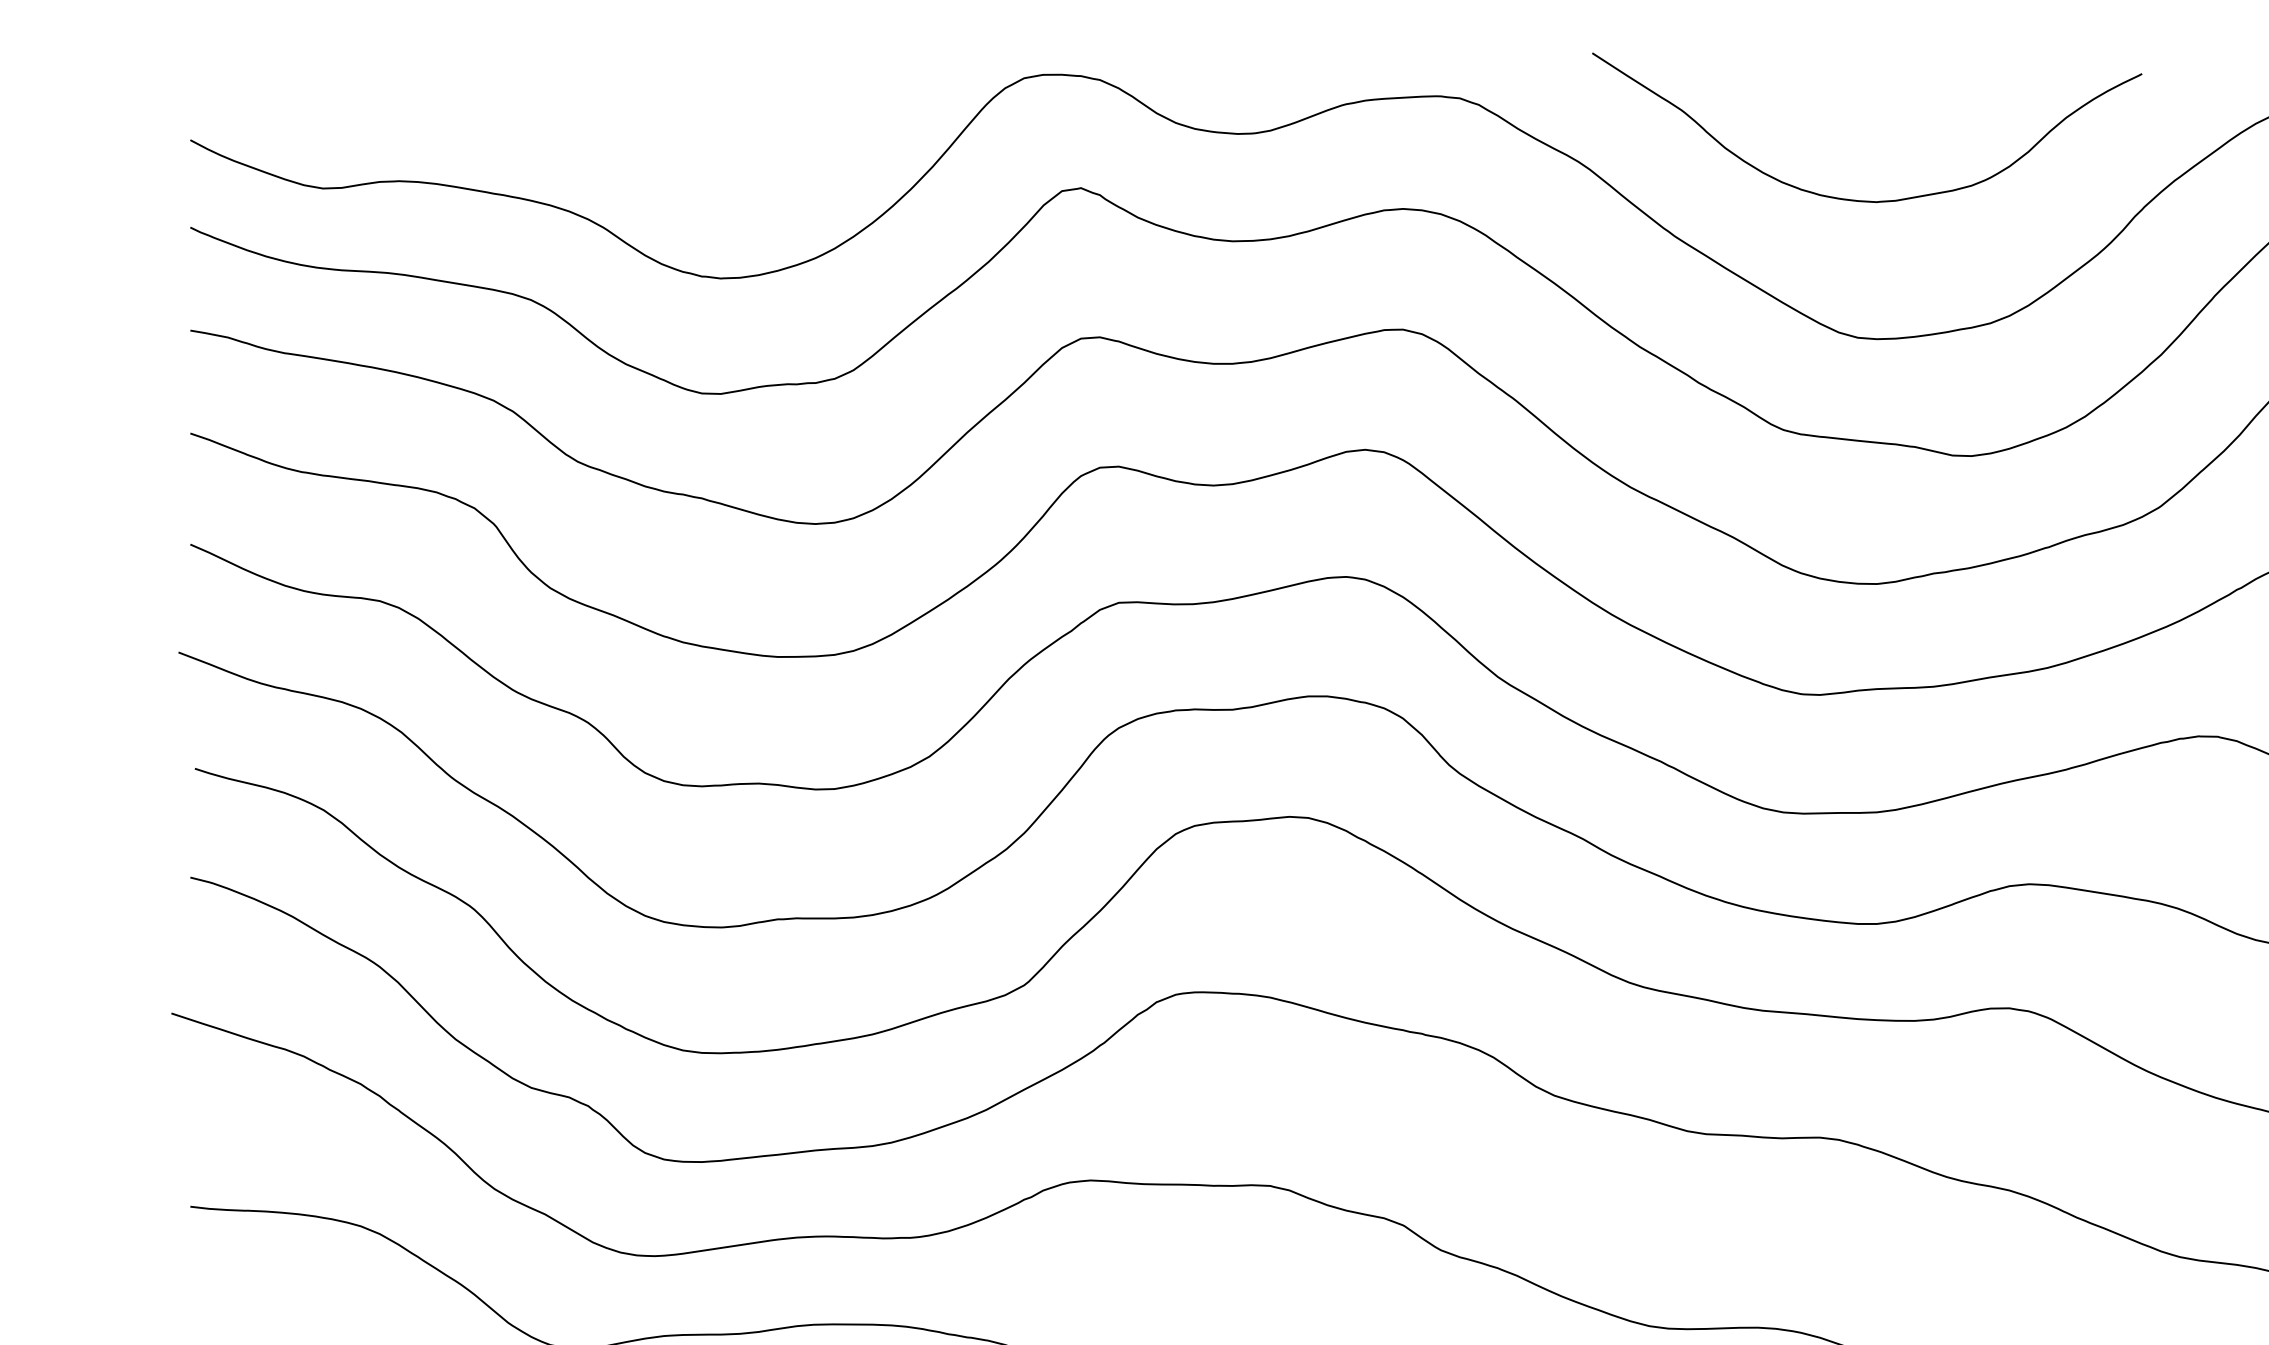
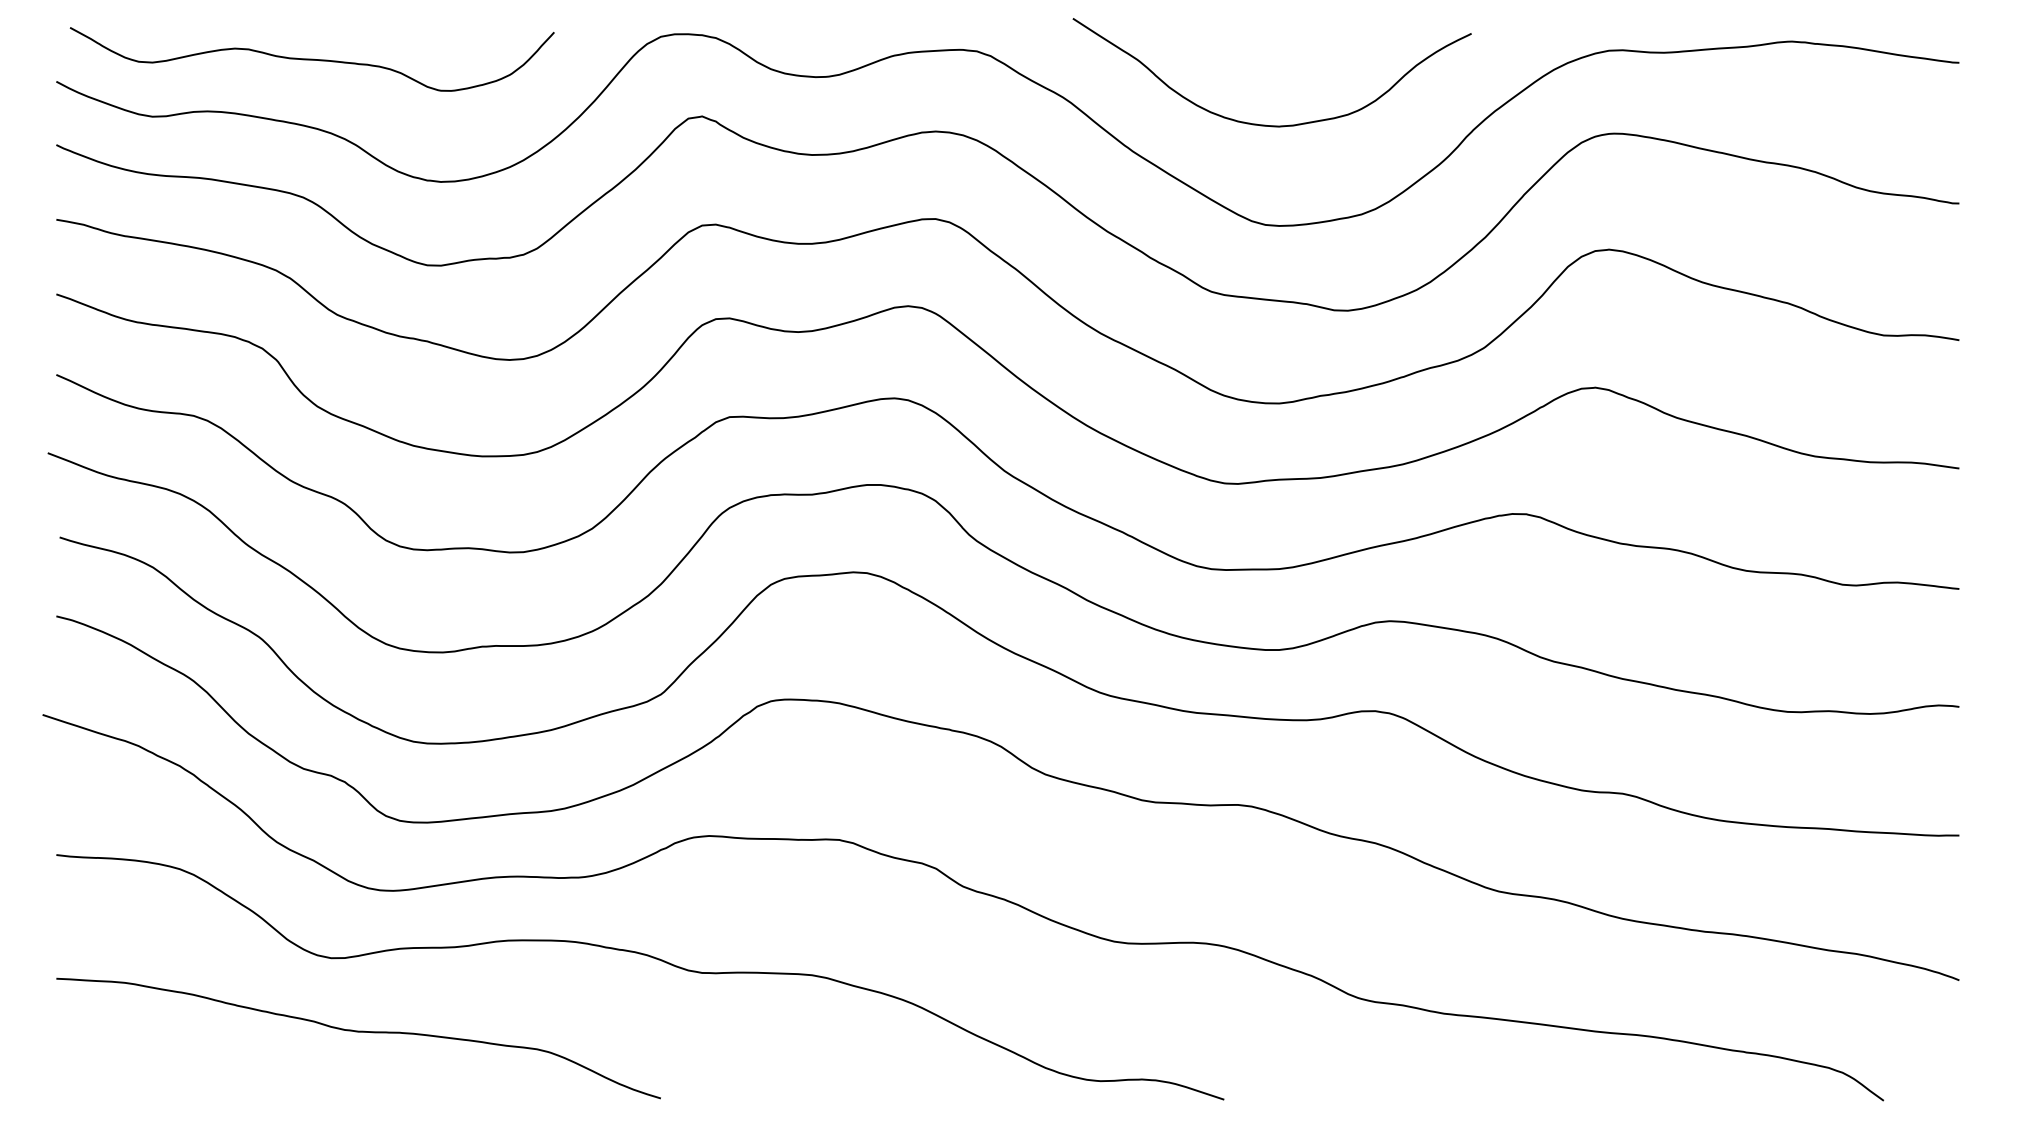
curve: (542, 109) -> (311, 59), added

